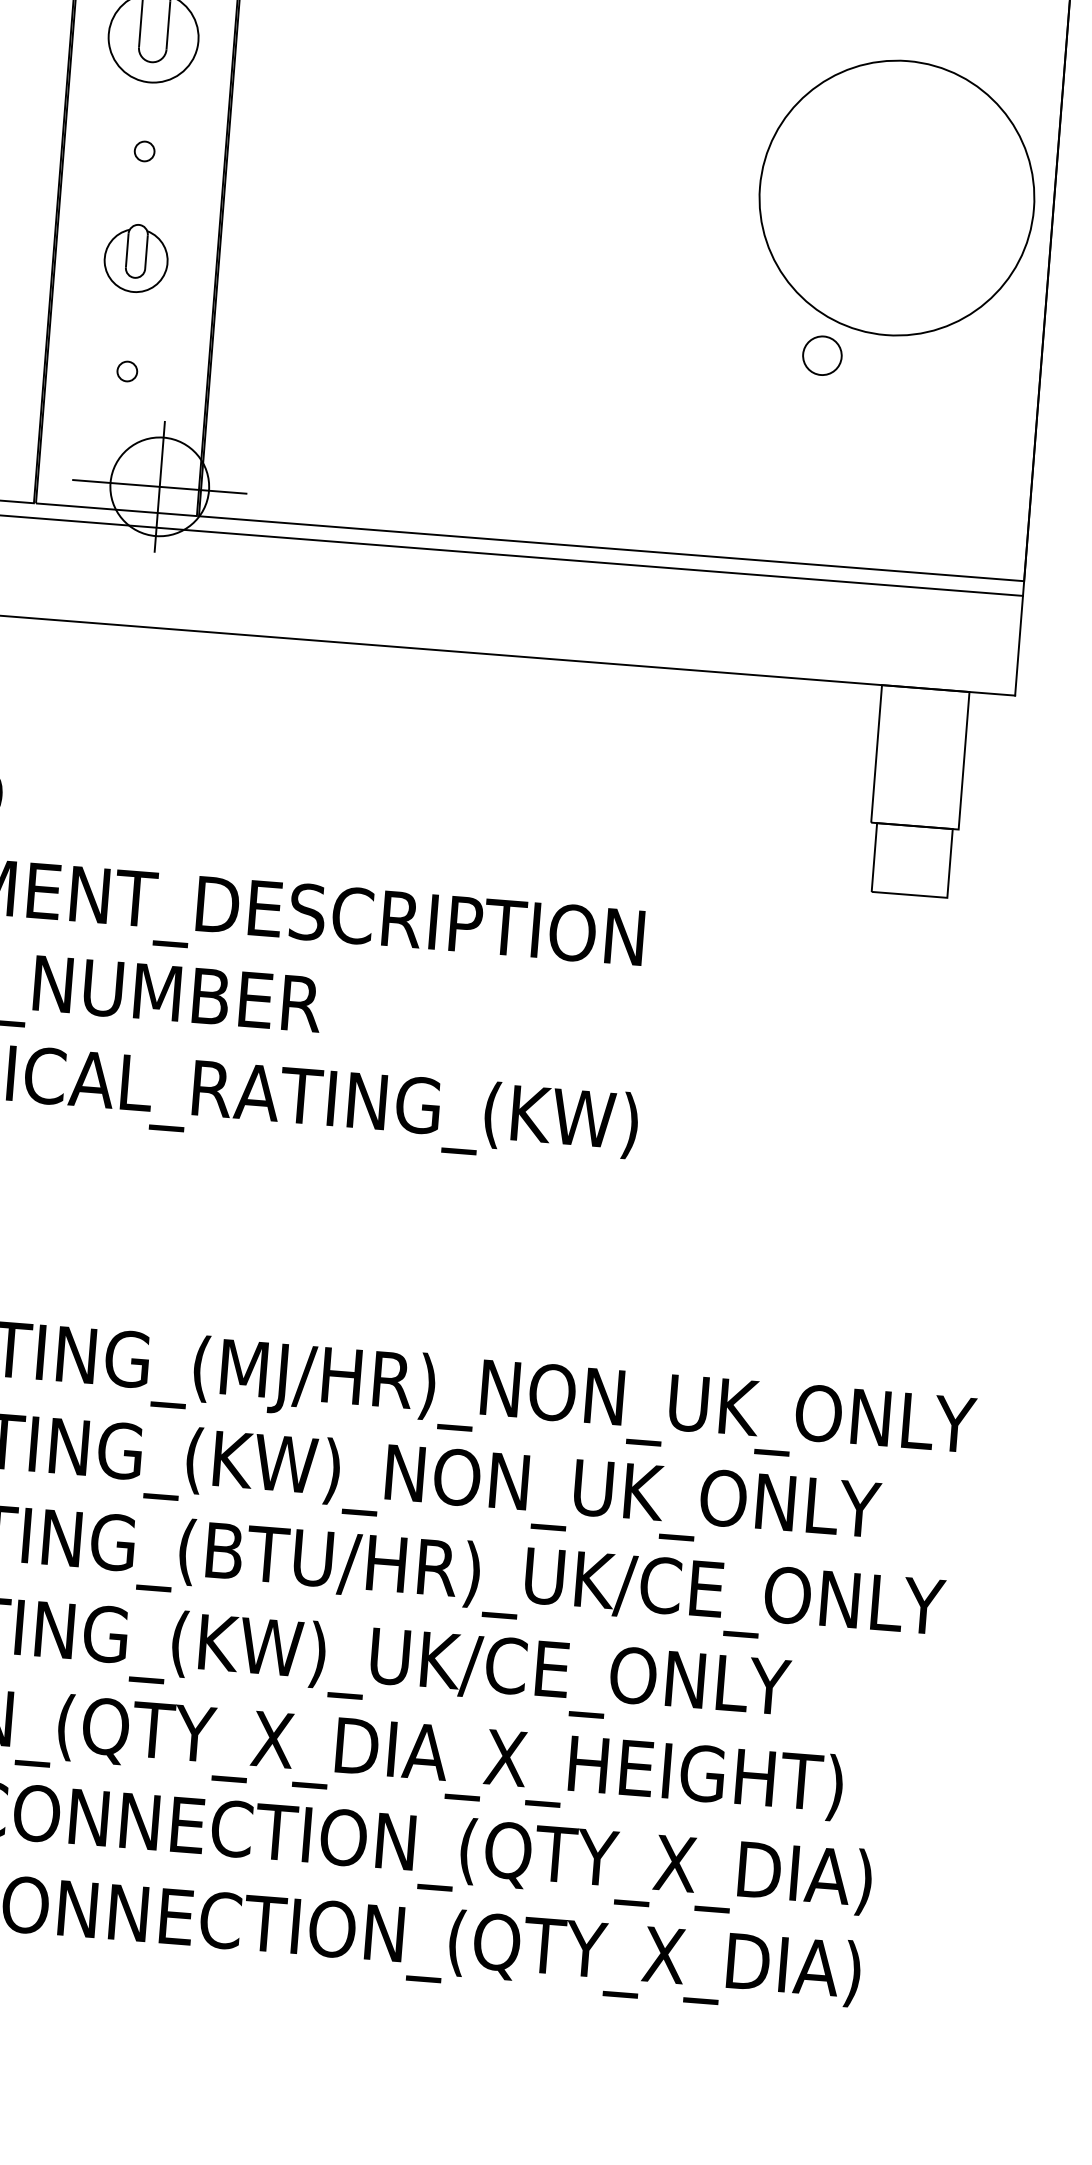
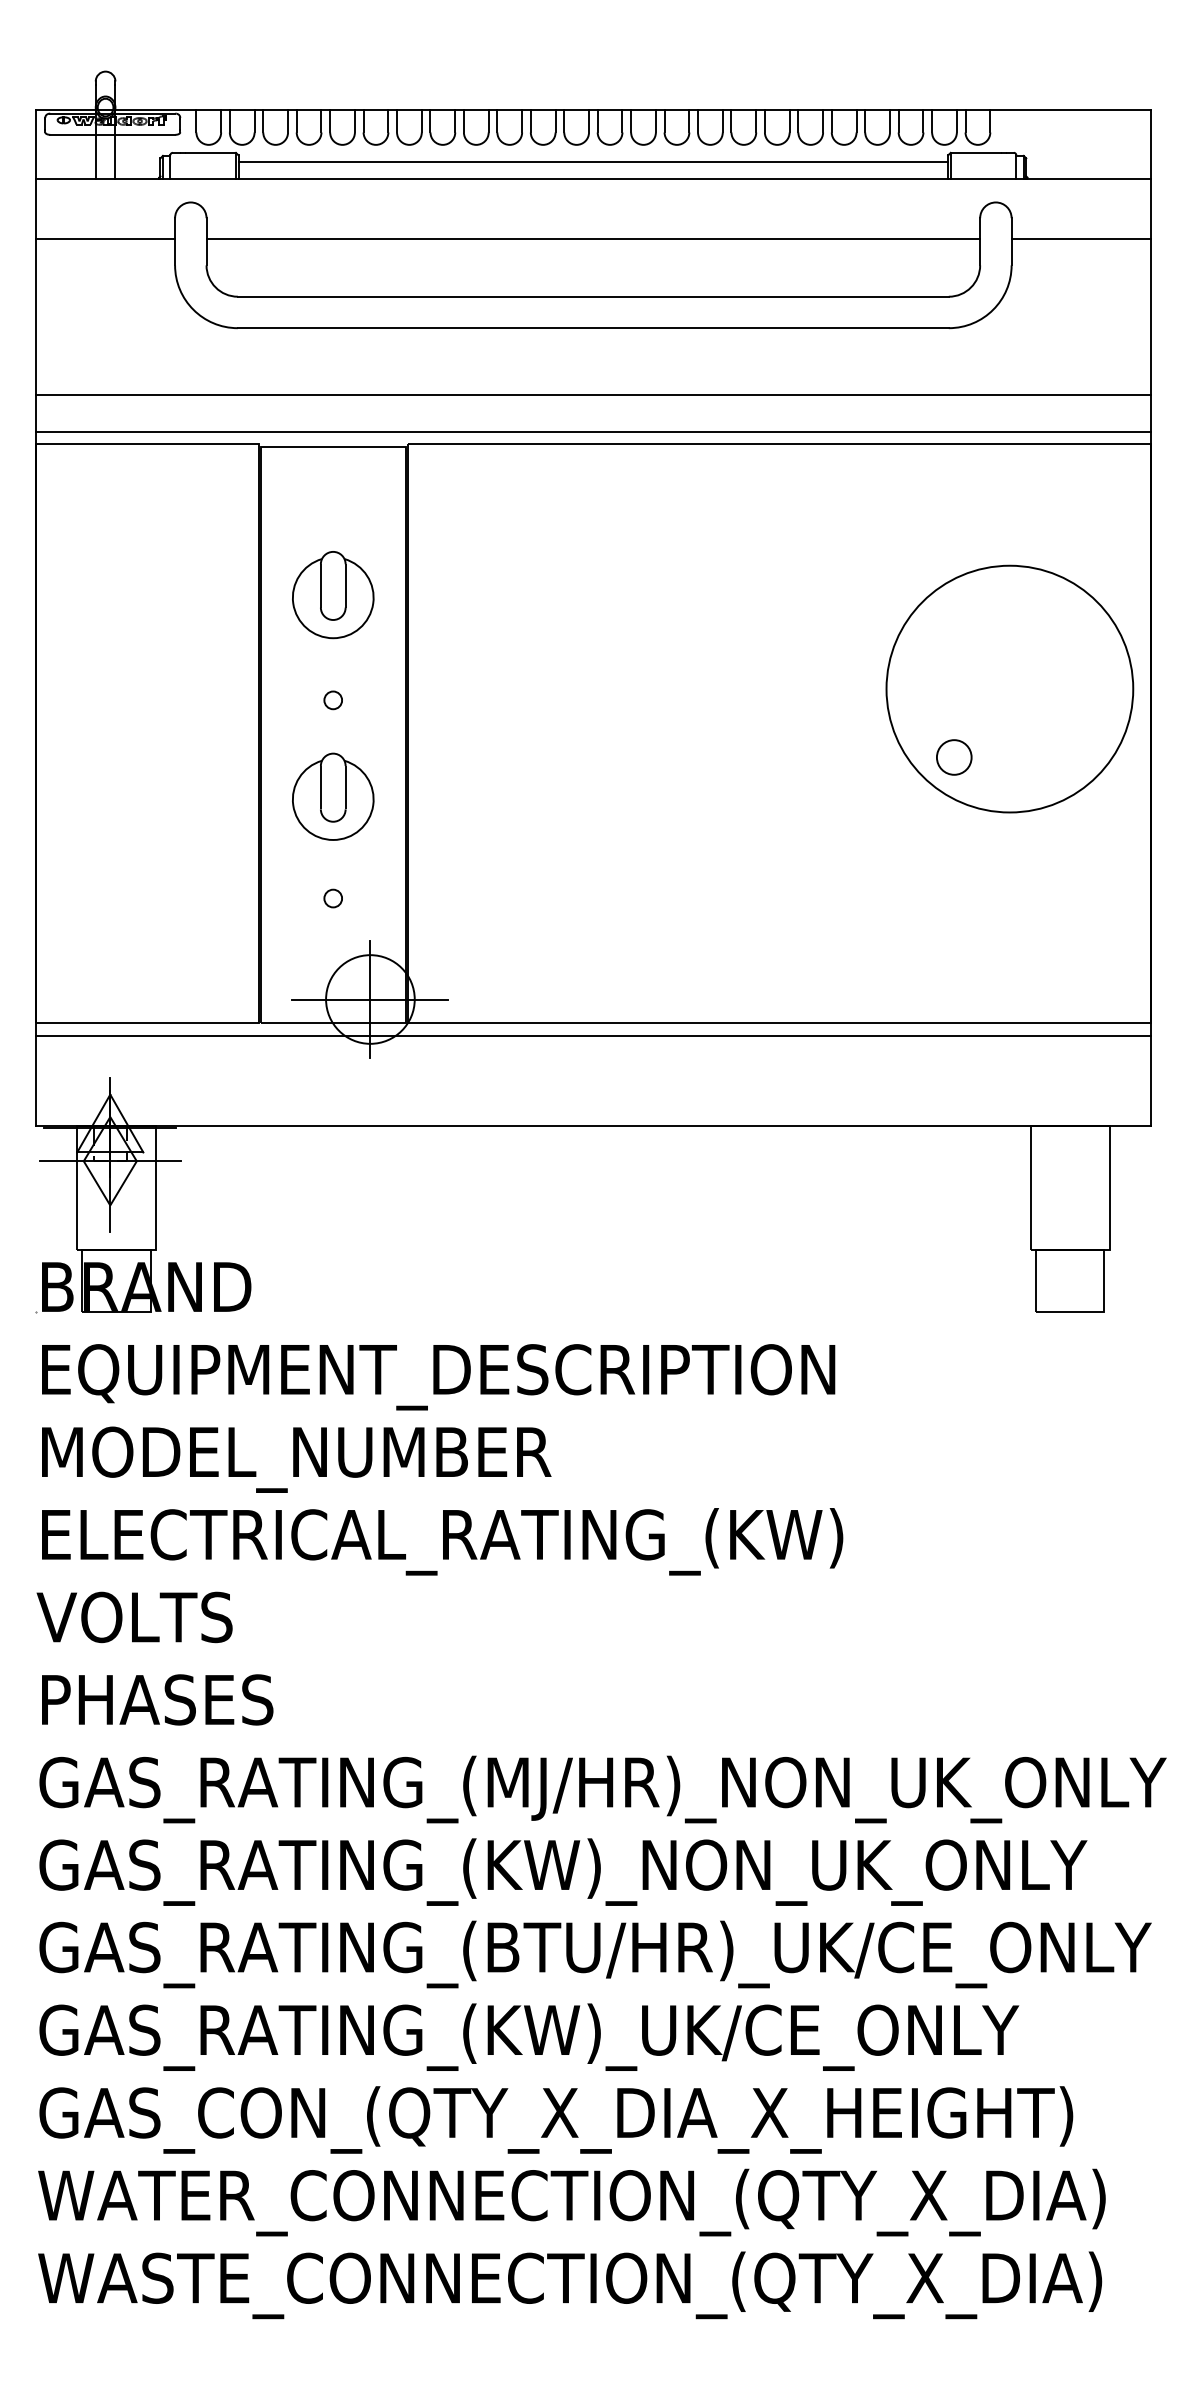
part: (136, 258) -> (333, 796), size x1.43
circle: (822, 355) -> (954, 757), moved

